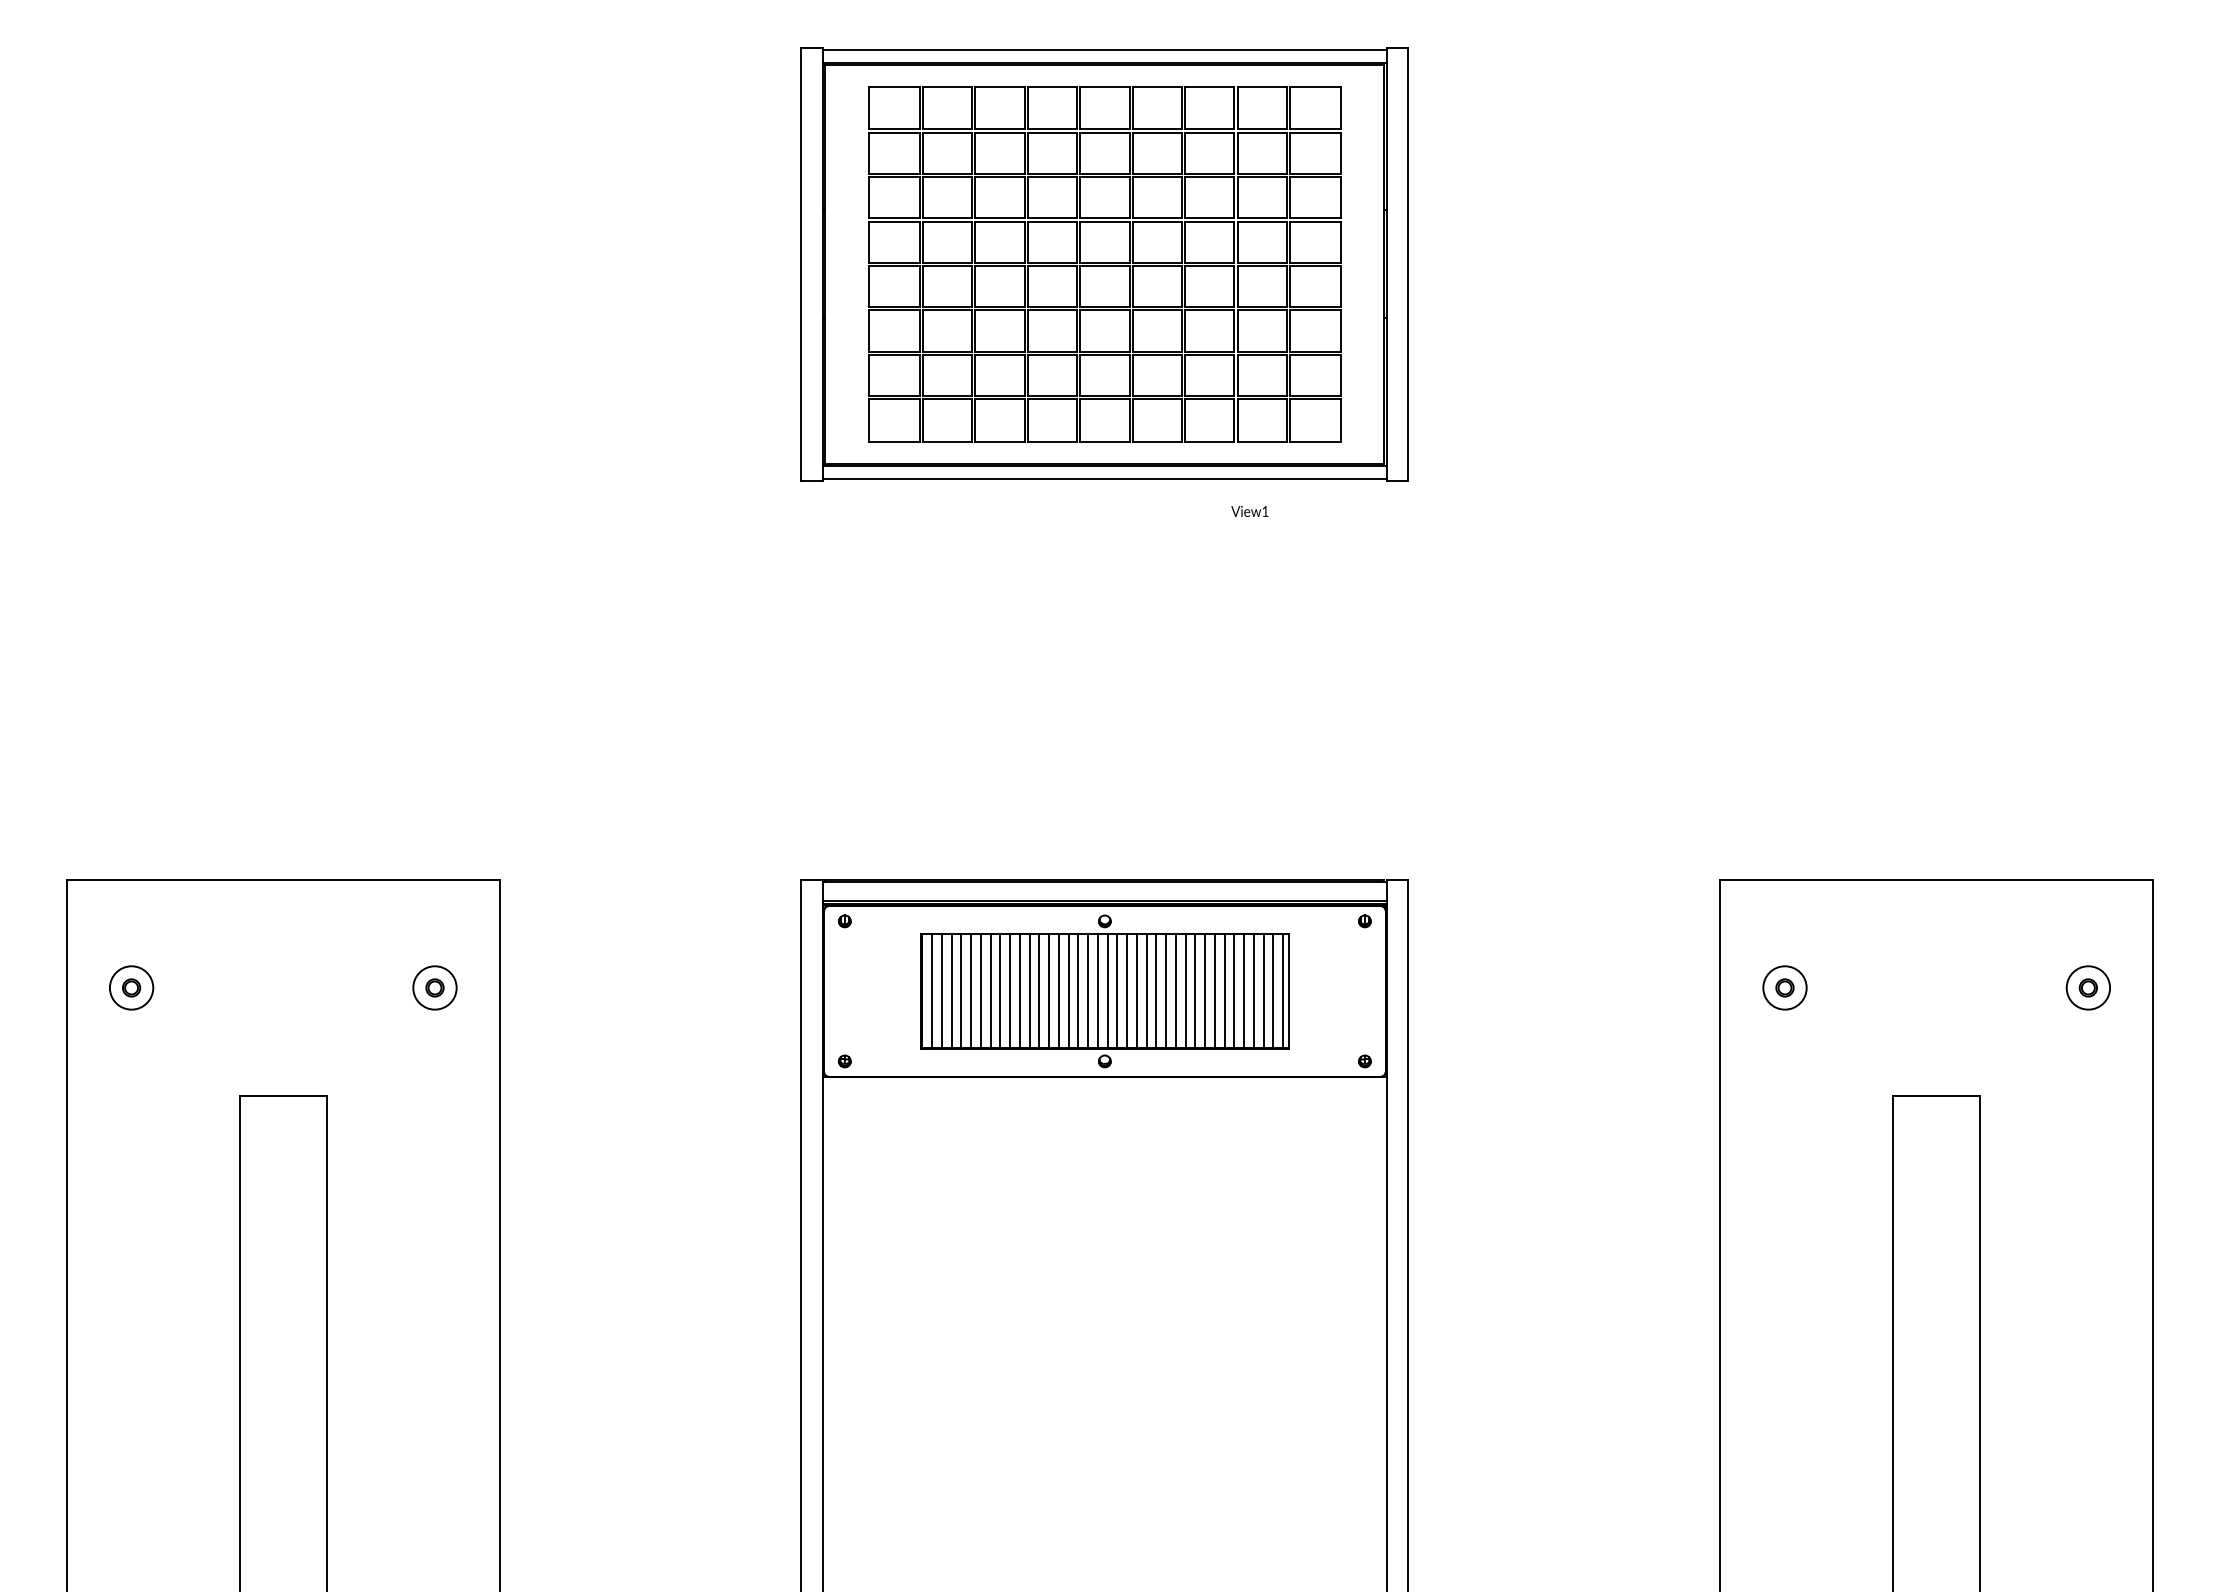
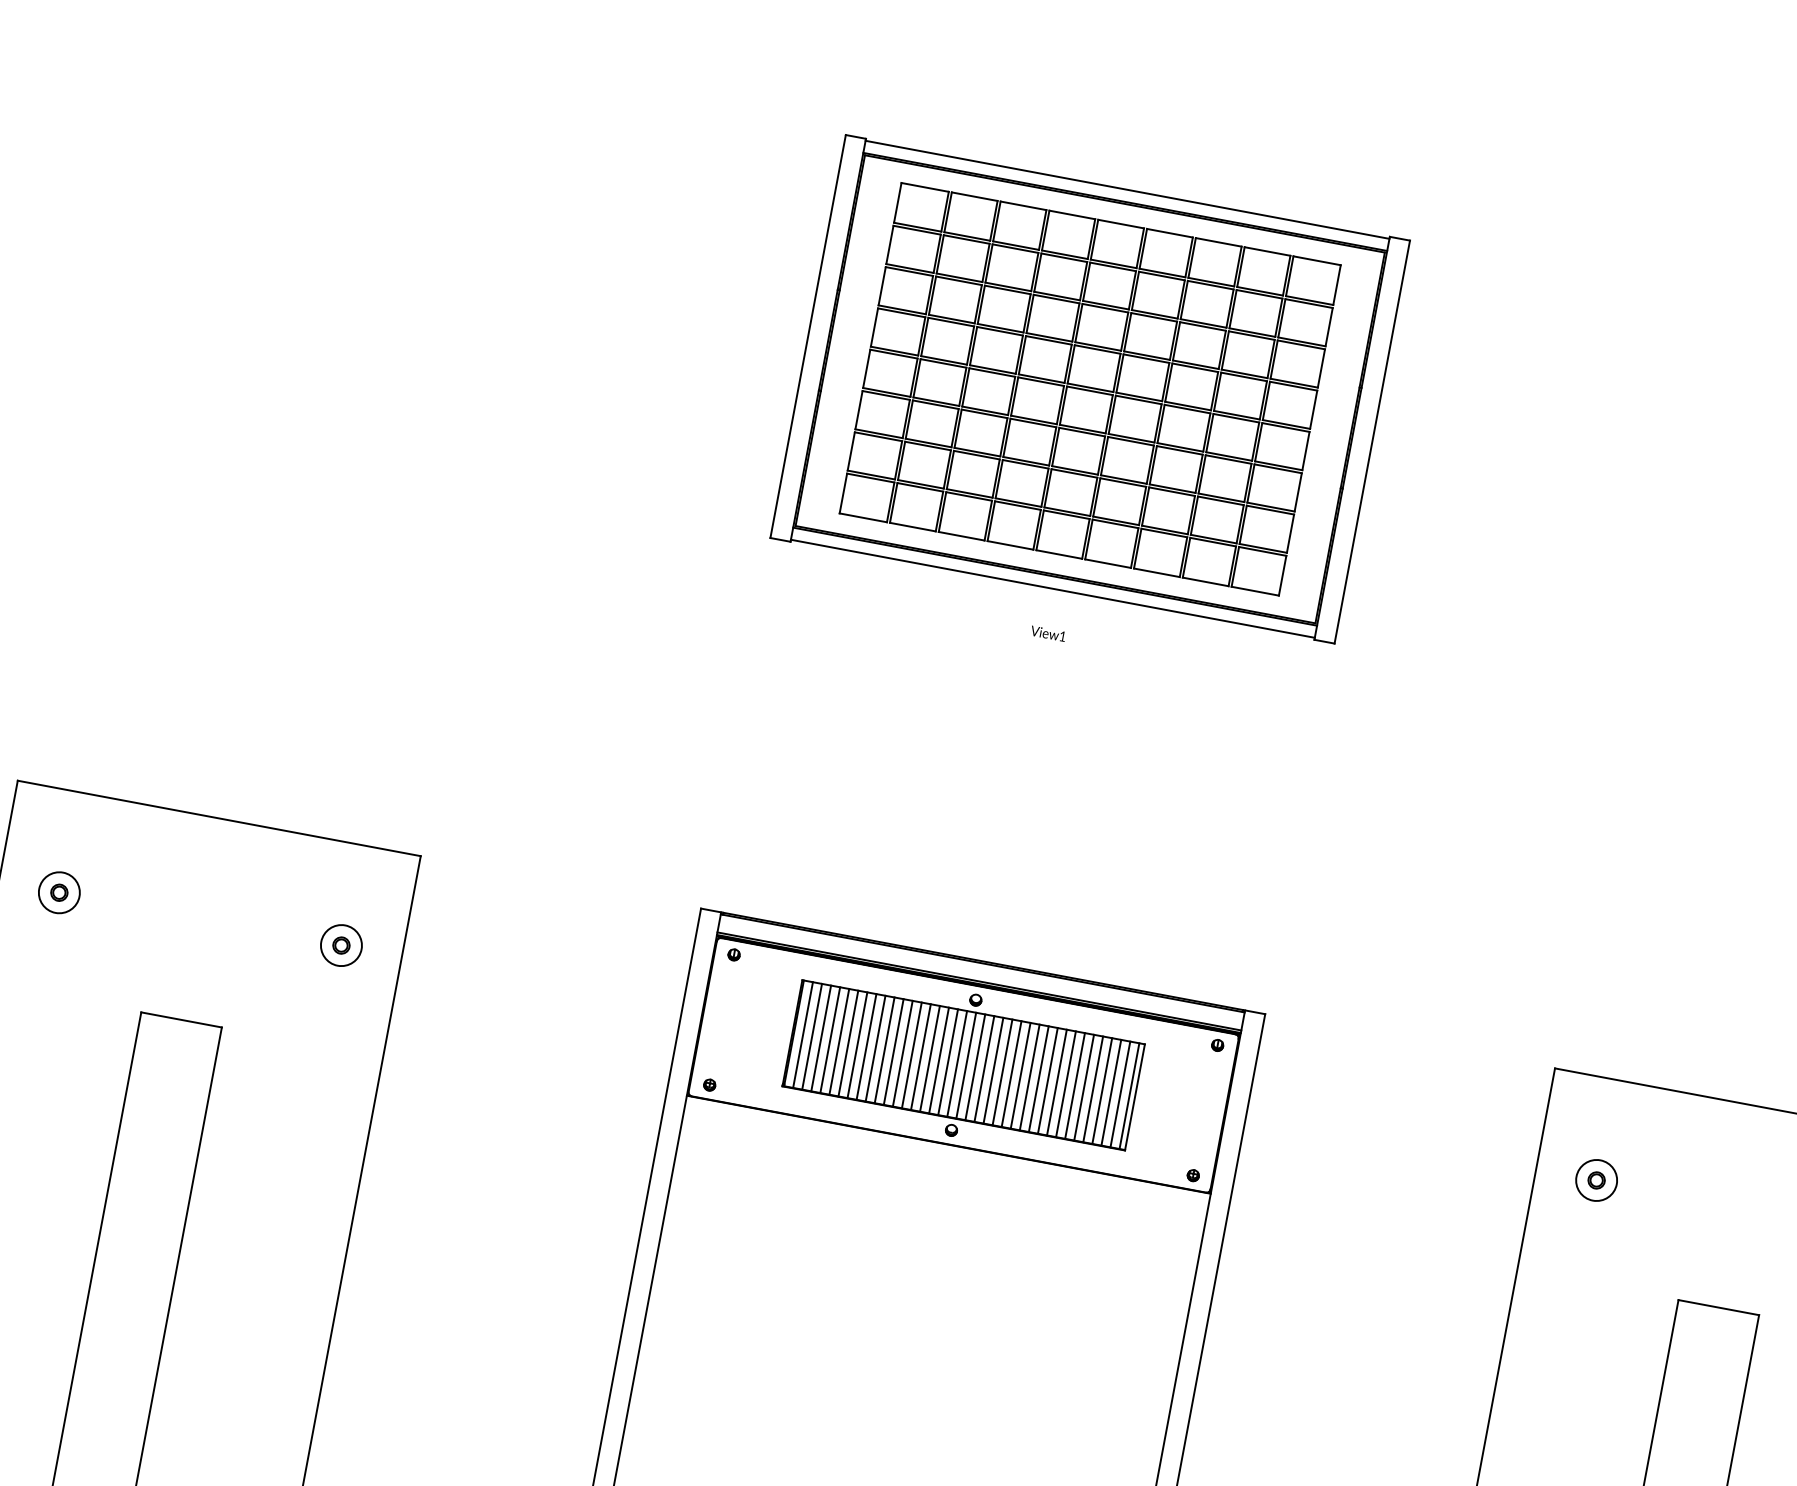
text: (1249, 511) -> (1047, 633), moved

